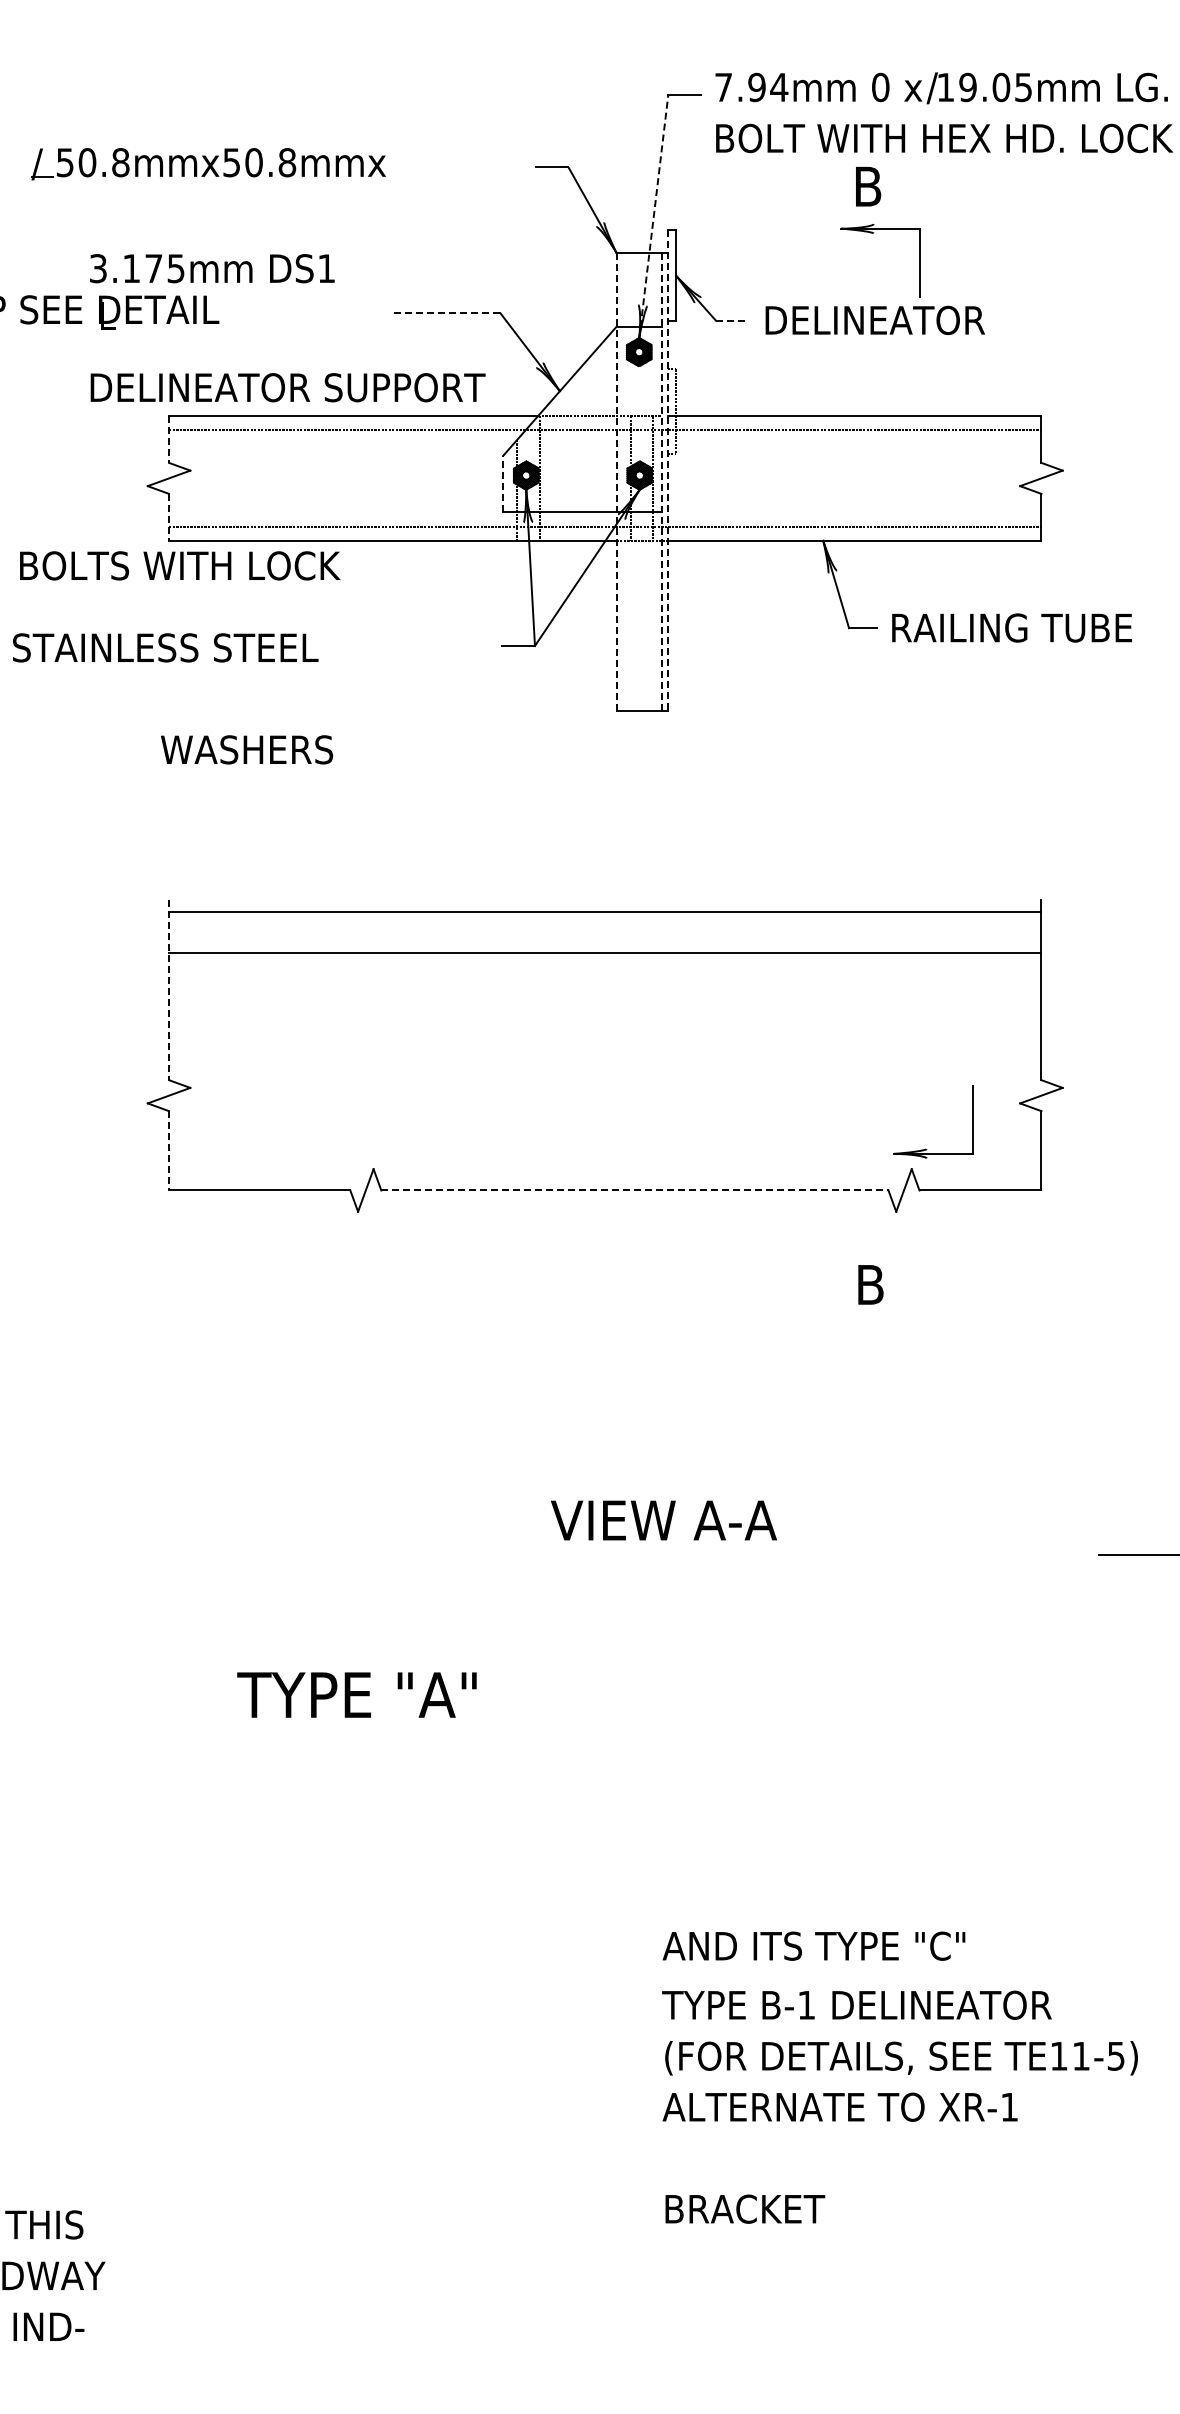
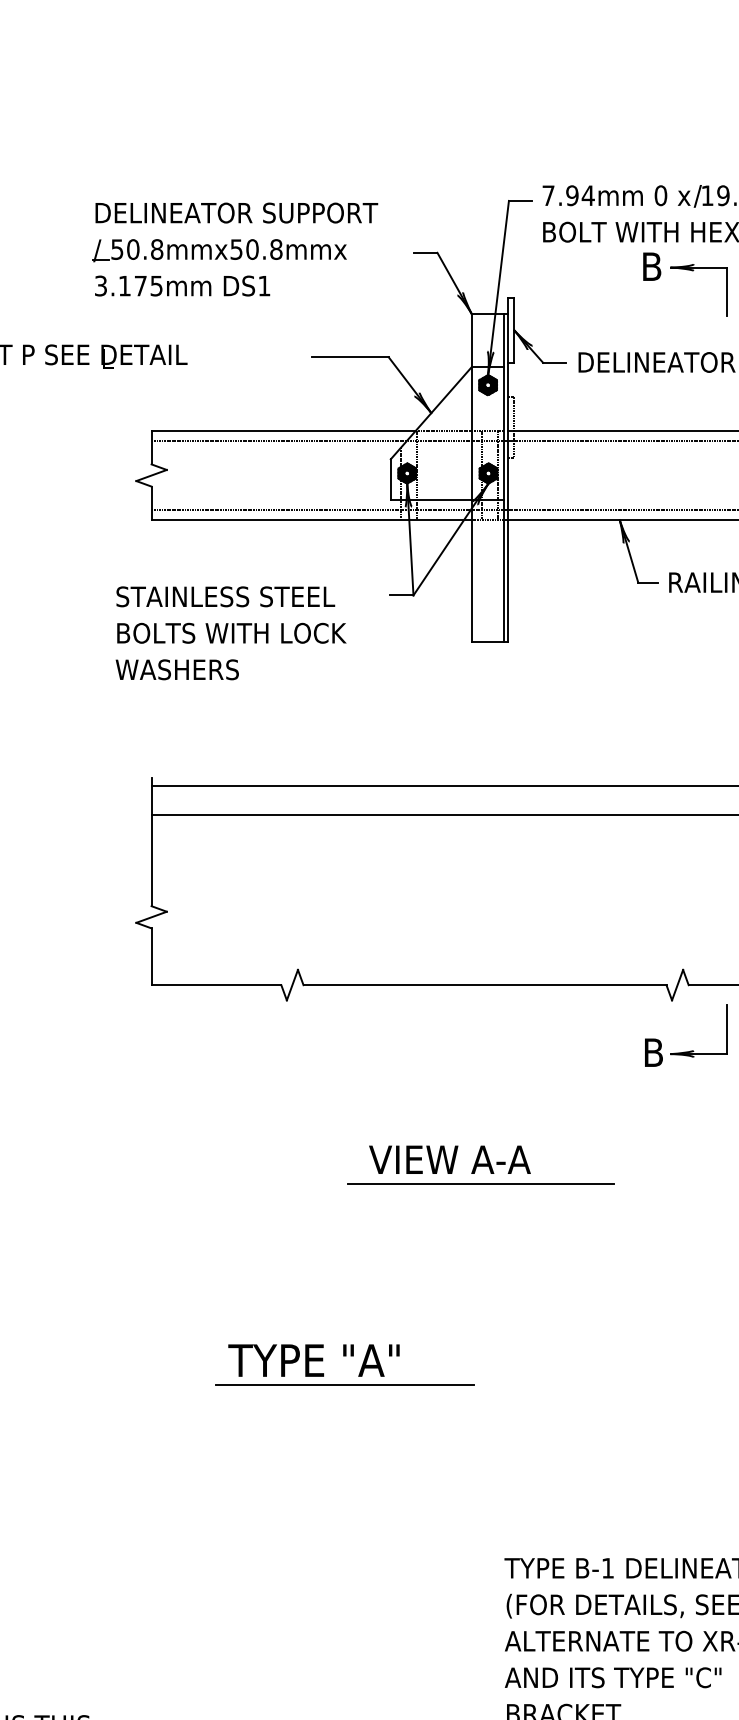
part: (208, 164) -> (219, 250), moved
line: (653, 216) -> (498, 288), dashed -> solid
part: (873, 233) -> (693, 270), moved
text: (212, 268) -> (182, 285), moved
line: (447, 313) -> (350, 357), dashed -> solid
line: (731, 320) -> (554, 362), dashed -> solid
text: (287, 387) -> (236, 212), moved
line: (169, 439) -> (151, 447), dashed -> solid
line: (667, 471) -> (508, 470), dashed -> solid
line: (616, 481) -> (471, 477), dashed -> solid
line: (661, 481) -> (504, 477), dashed -> solid
line: (503, 483) -> (390, 479), dashed -> solid
line: (169, 517) -> (151, 503), dashed -> solid
text: (180, 565) -> (232, 633), moved
text: (165, 647) -> (225, 596), moved
text: (247, 749) -> (177, 669), moved
line: (169, 990) -> (151, 842), dashed -> solid
part: (925, 1148) -> (692, 1050), moved
line: (169, 1150) -> (151, 956), dashed -> solid
line: (634, 1190) -> (484, 985), dashed -> solid
line: (629, 1467) -> (481, 1183), added
text: (663, 1520) -> (449, 1159), moved
text: (356, 1694) -> (313, 1360), moved
line: (439, 1749) -> (345, 1385), added
text: (813, 1945) -> (612, 1677), moved

